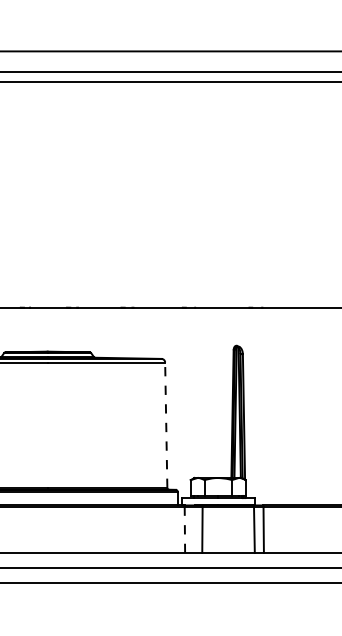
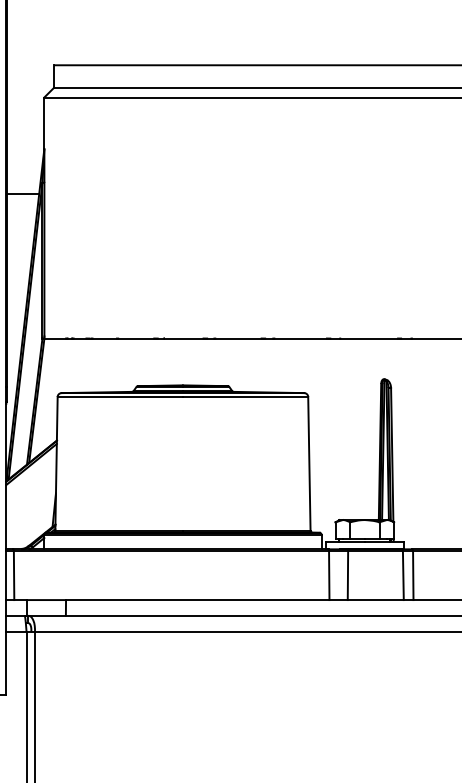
line: (166, 424) -> (309, 463), dashed -> solid
line: (185, 529) -> (329, 575), dashed -> solid

